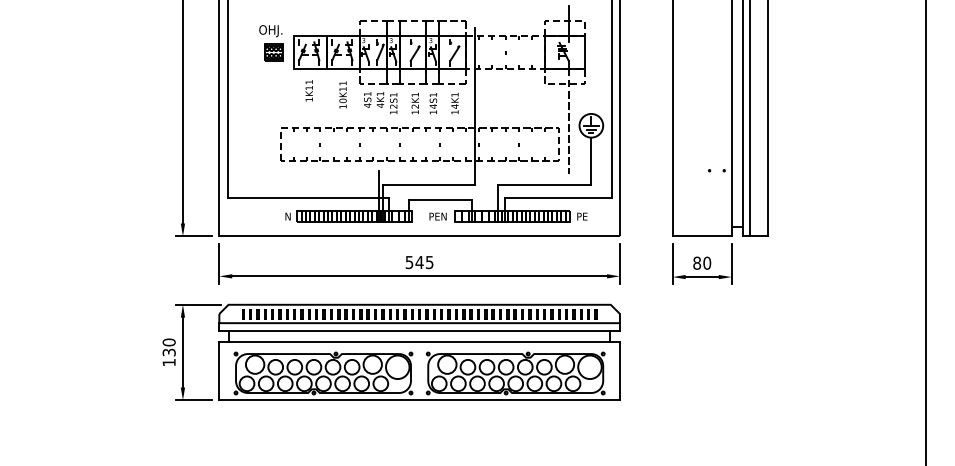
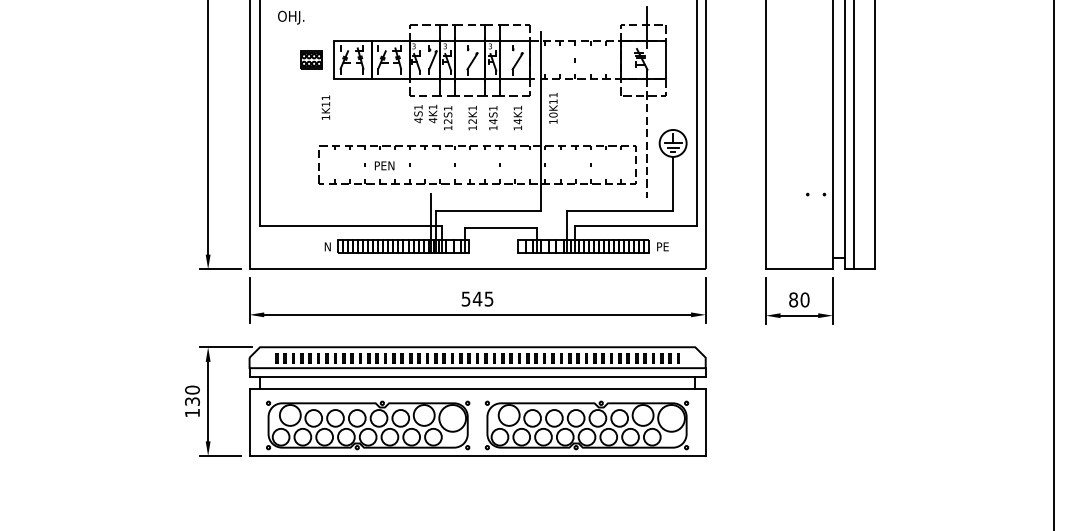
text: (271, 30) -> (291, 17), moved
text: (308, 90) -> (325, 107), moved
text: (343, 95) -> (553, 108), moved
text: (437, 216) -> (384, 165), moved

